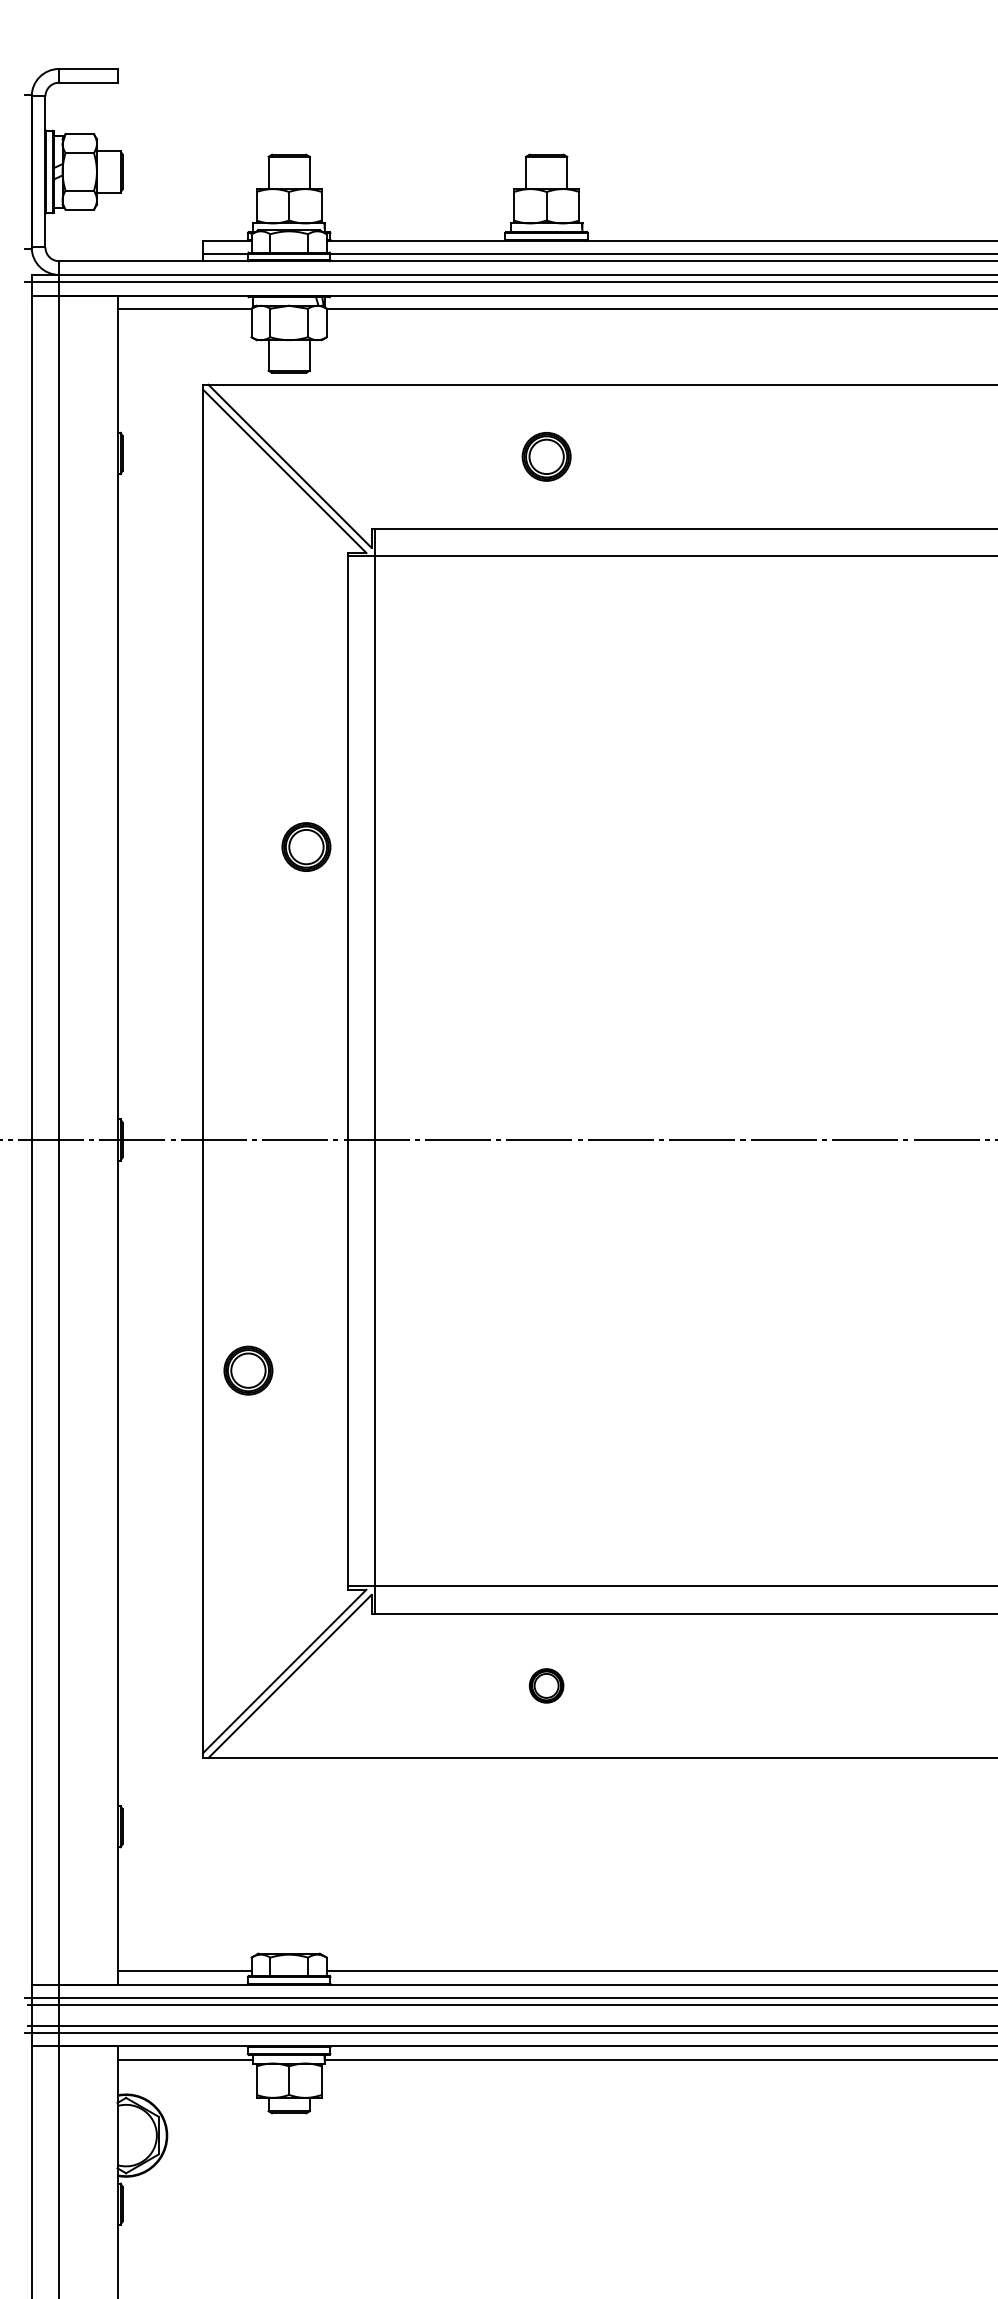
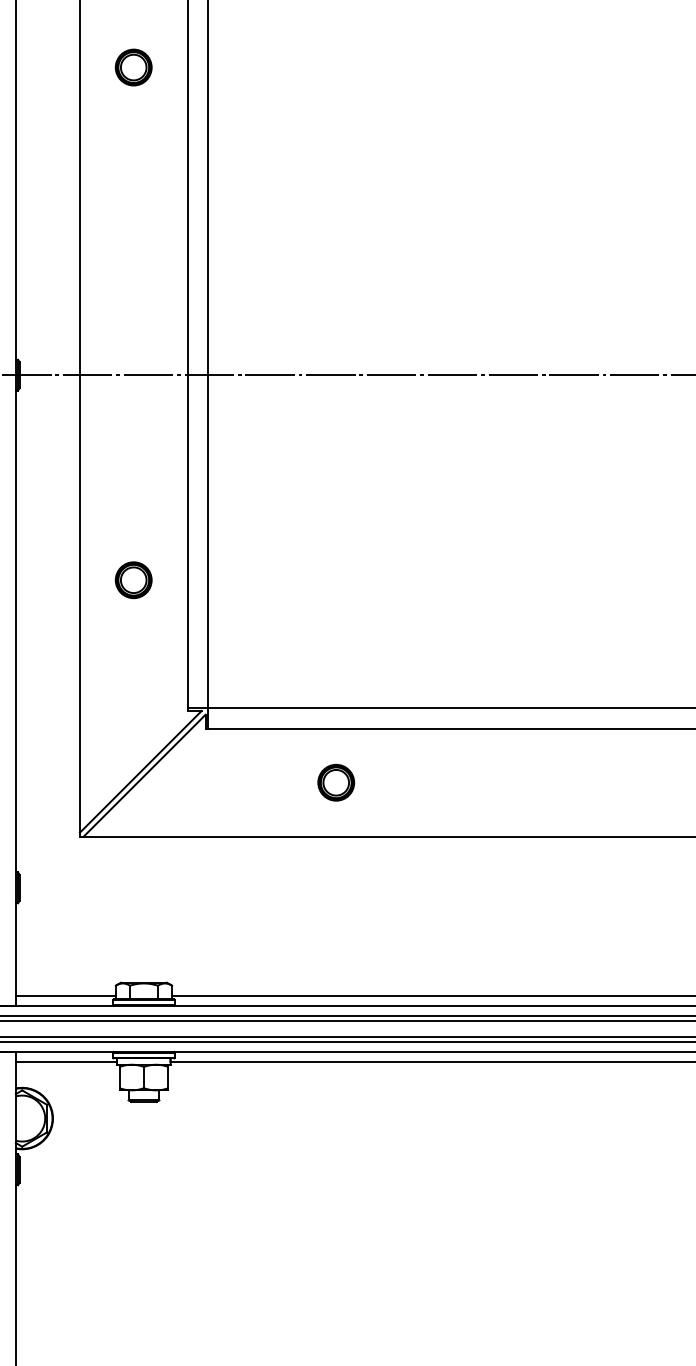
part: (306, 846) -> (133, 67), moved
part: (248, 1370) -> (133, 580), moved
part: (546, 1685) -> (336, 782), size x1.43

